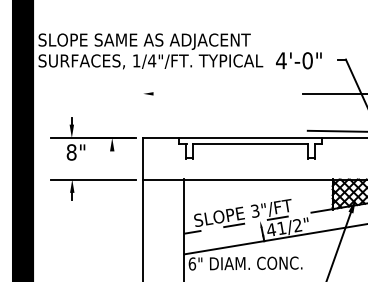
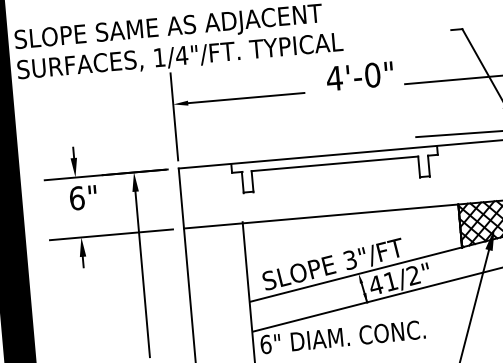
text: (298, 60) -> (359, 75), moved
line: (193, 93) -> (245, 97), added
line: (143, 102) -> (174, 116), added
text: (71, 152) -> (76, 198), 8" -> 6"
line: (112, 206) -> (143, 271), added
line: (257, 221) -> (354, 274), dashed -> solid

